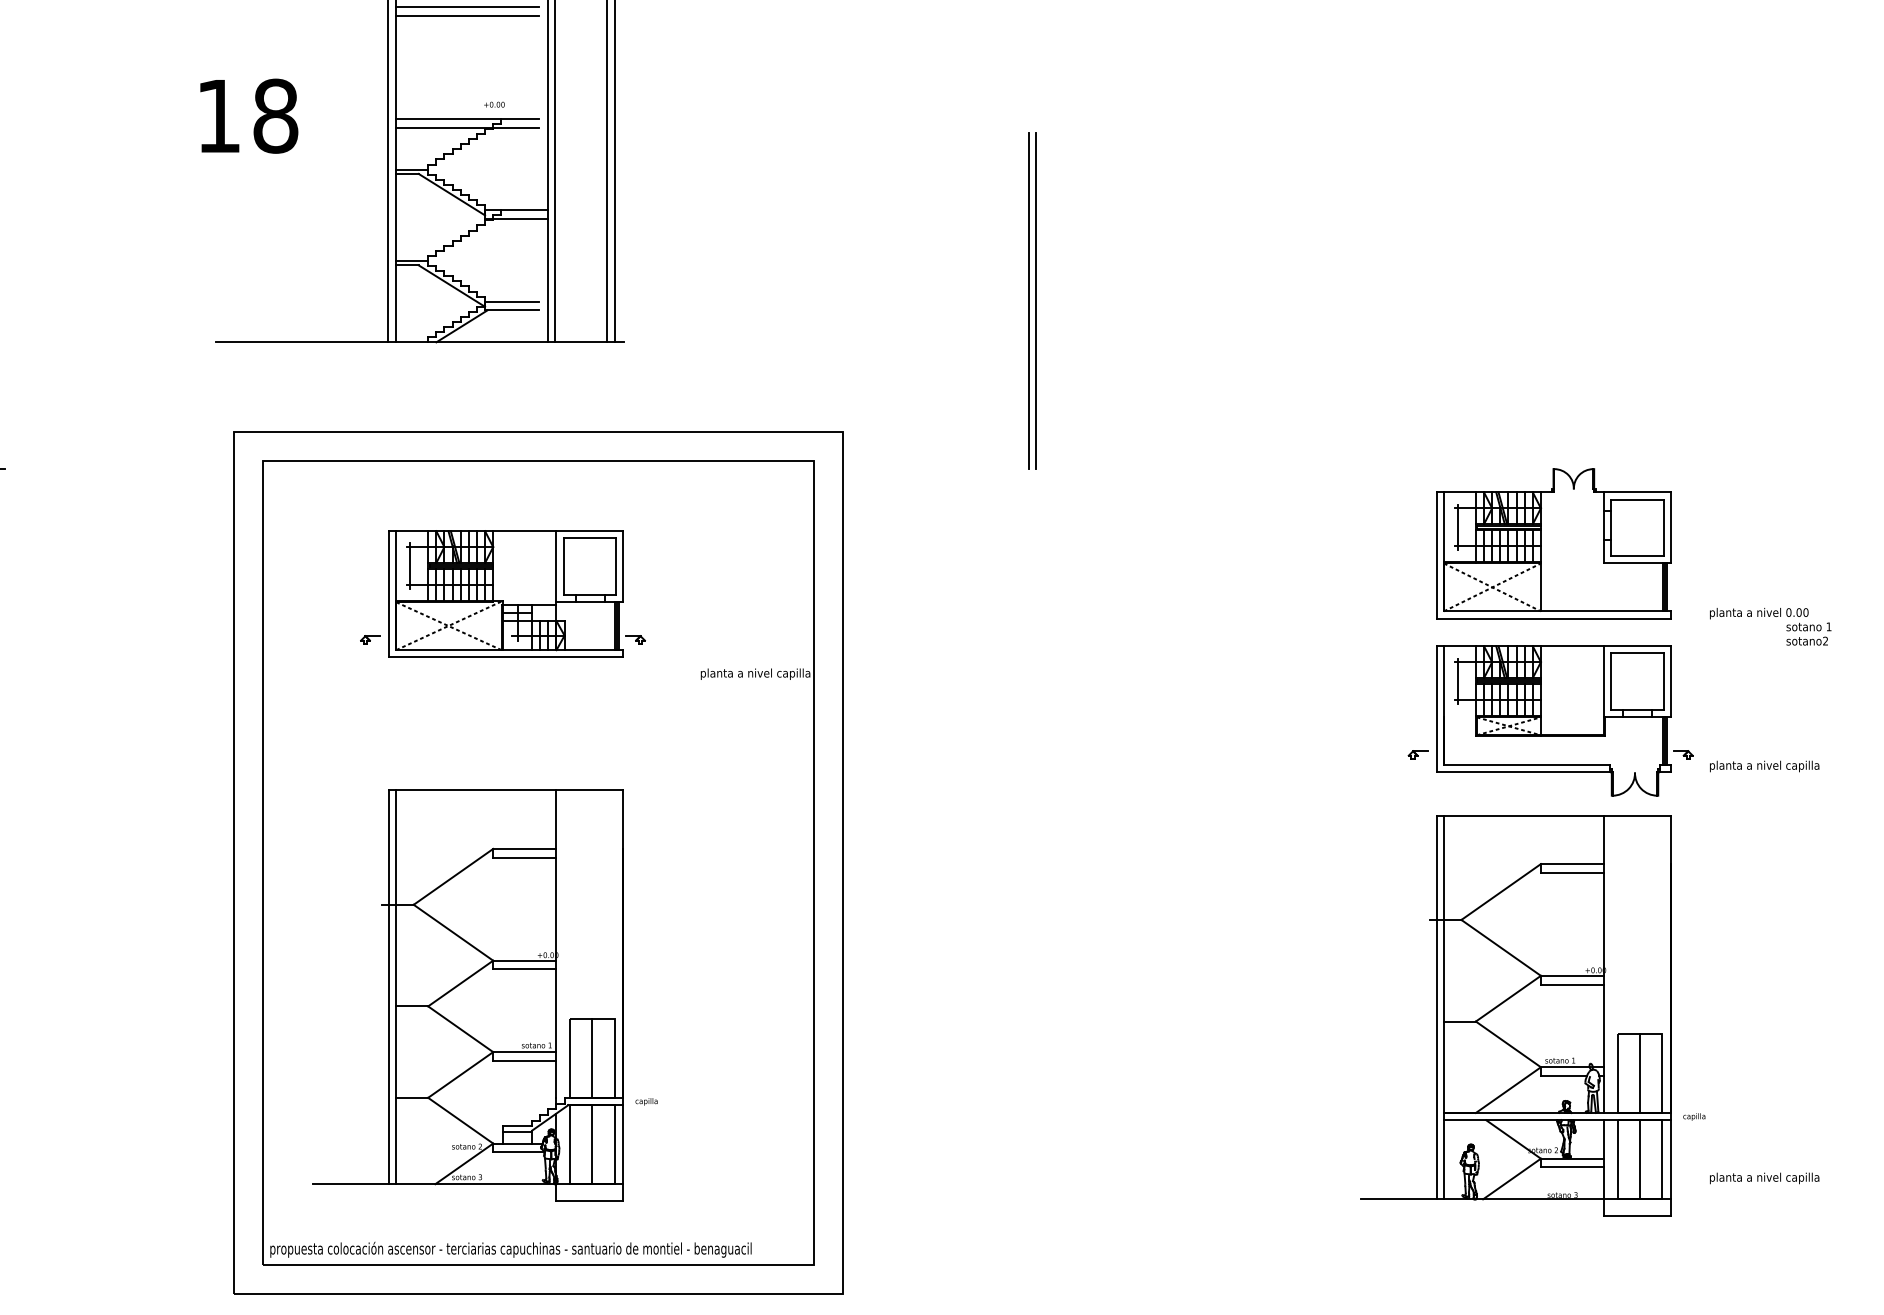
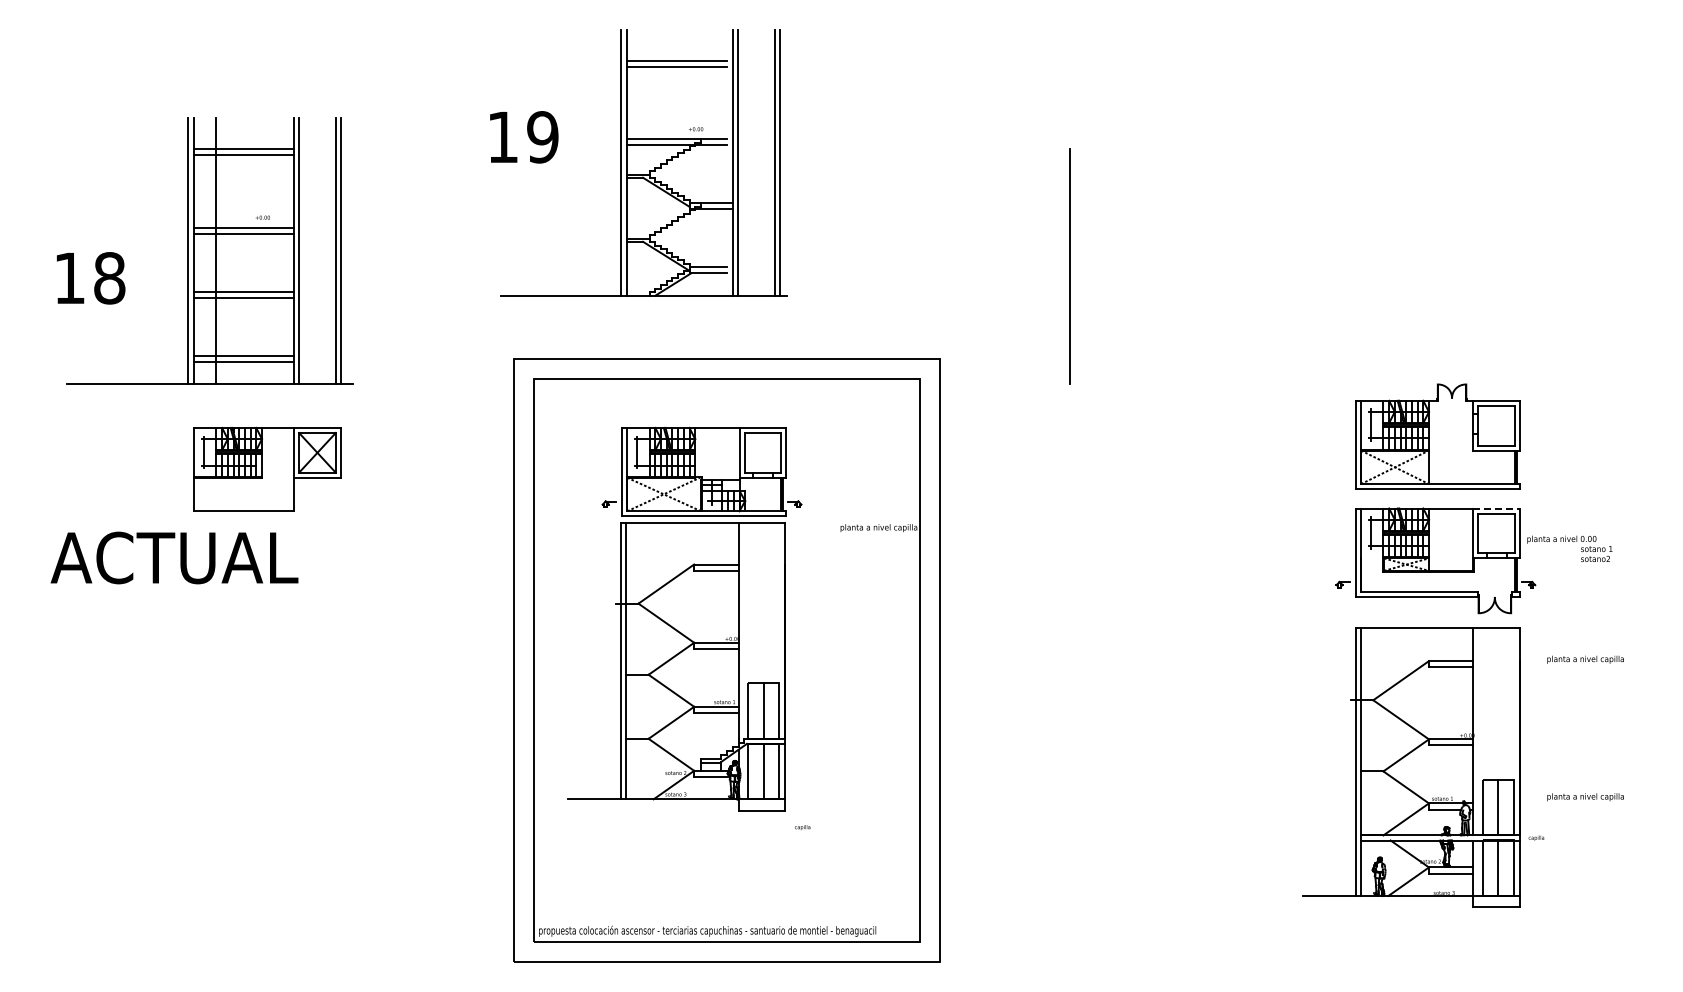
text: (275, 116) -> (542, 137), 18 -> 19
line: (1036, 300) -> (1075, 266), removed
text: (1770, 626) -> (1569, 548), moved
line: (1638, 646) -> (1497, 508), solid -> dashed
text: (1764, 766) -> (1585, 659), moved
part: (467, 994) -> (676, 666), moved
text: (1764, 1178) -> (1585, 797), moved

